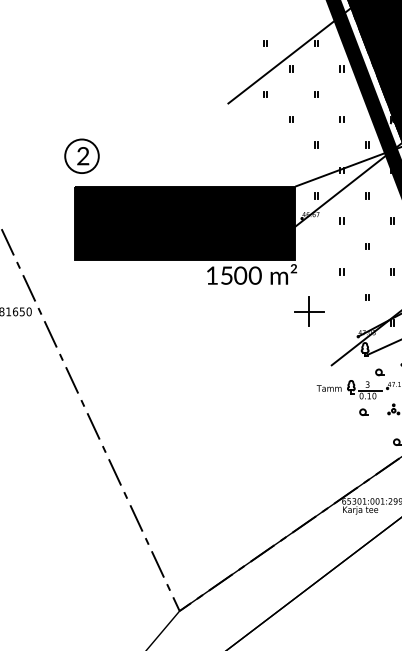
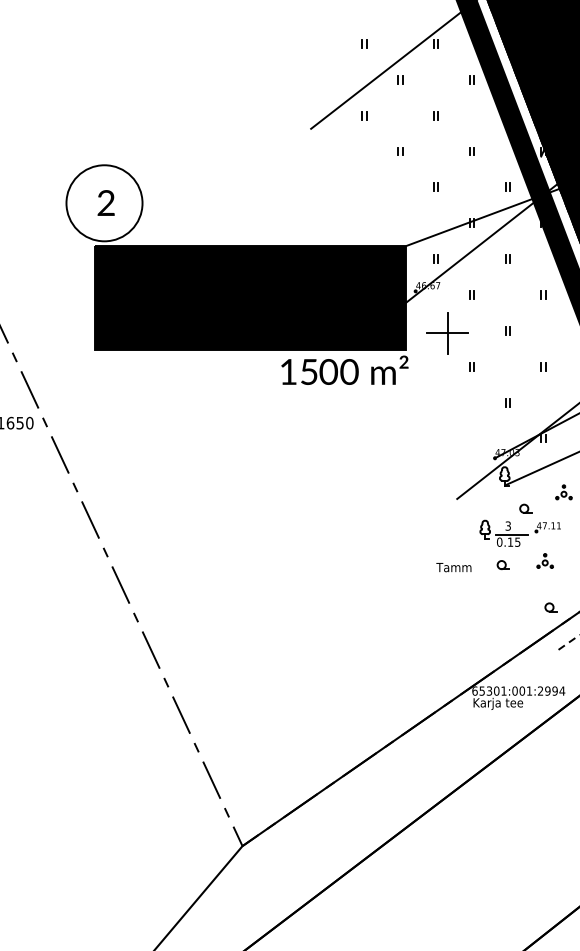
circle: (82, 156) -> (104, 203), size x1.6
part: (309, 312) -> (447, 333), moved
text: (328, 388) -> (453, 567), moved
text: (374, 395) -> (517, 541), 0.10 -> 0.15

